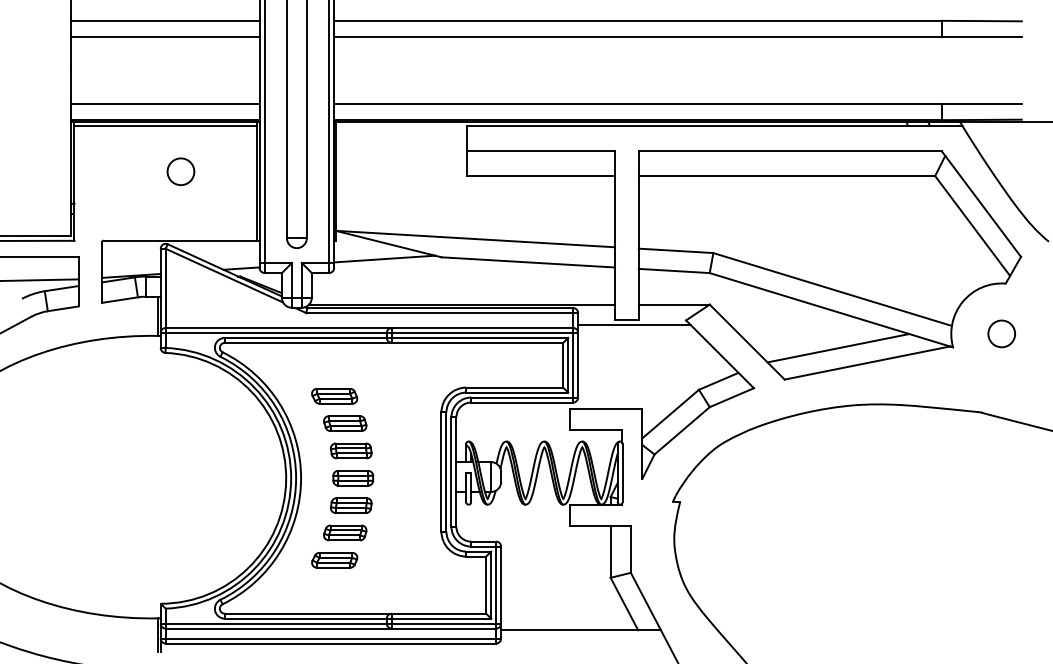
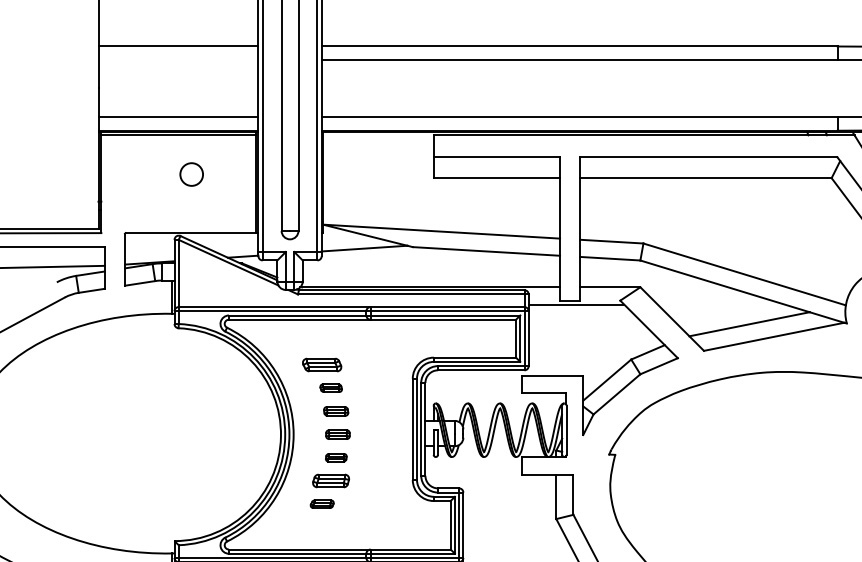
line: (165, 36) -> (178, 59), removed
part: (345, 423) -> (331, 388), size x0.6
part: (350, 450) -> (335, 411), size x0.7
part: (353, 478) -> (338, 434), size x0.7
part: (351, 505) -> (336, 457), size x0.6
part: (334, 560) -> (321, 504), size x0.6

